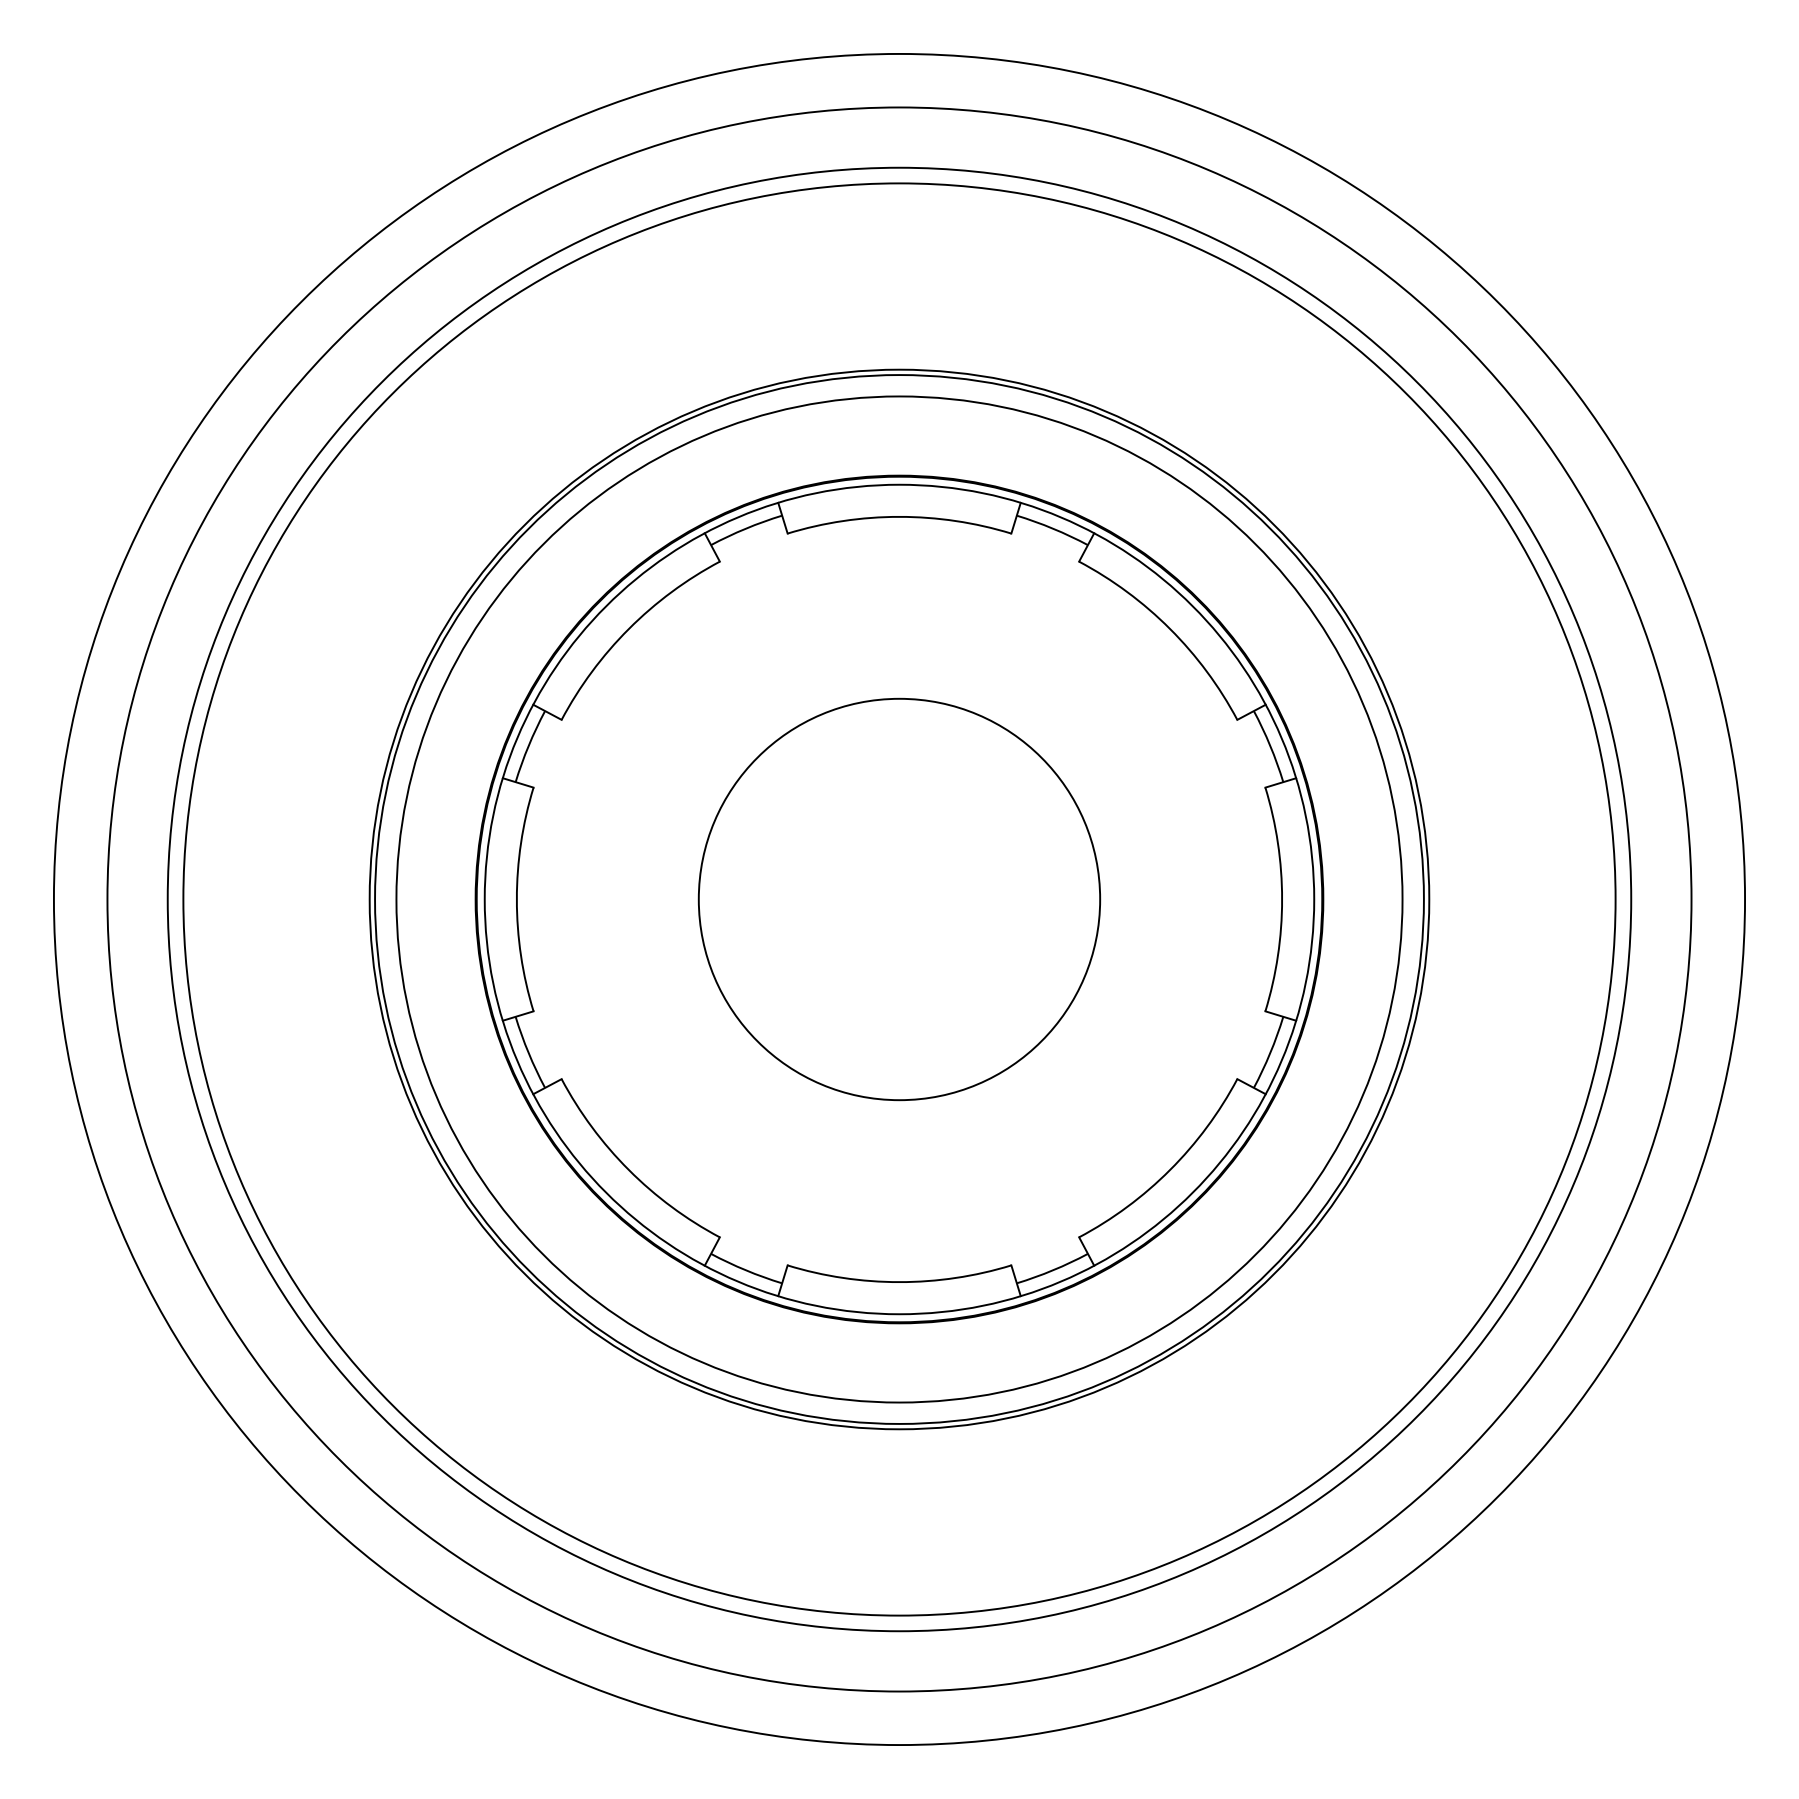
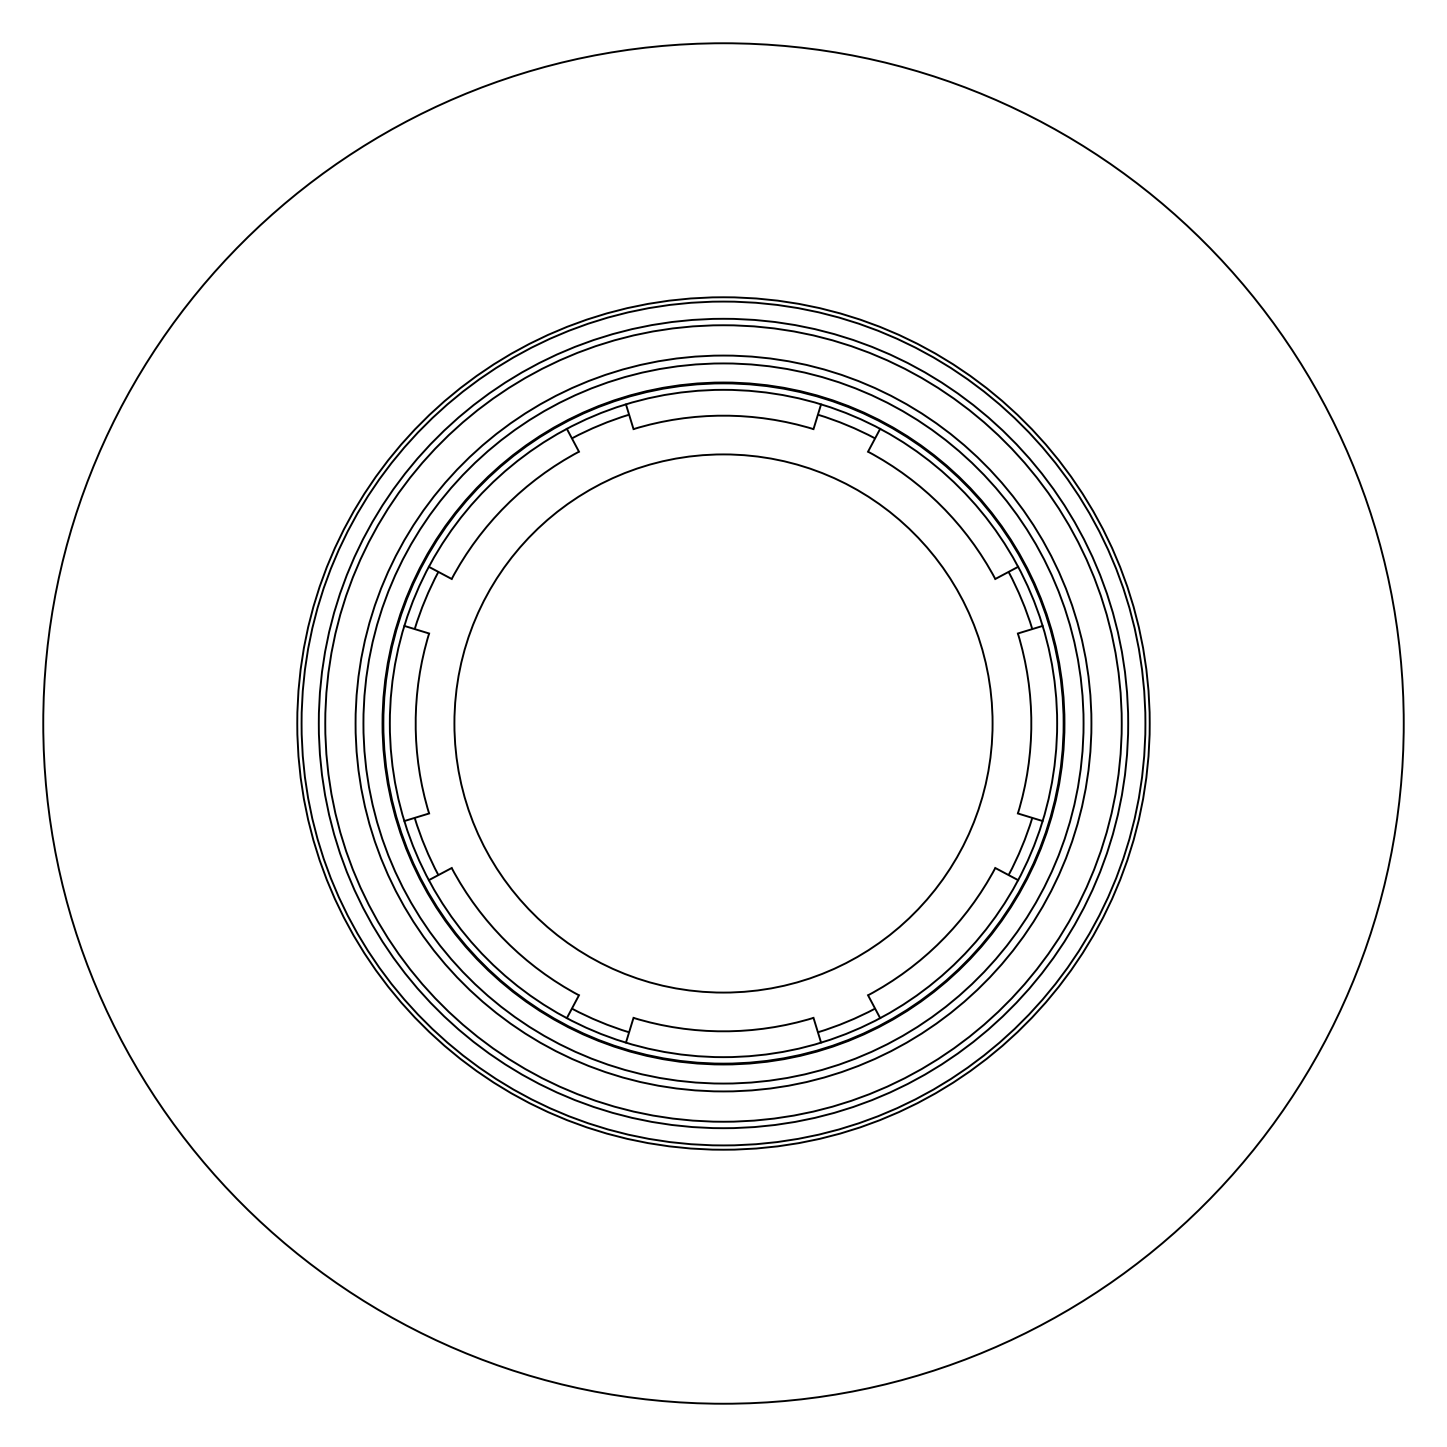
circle: (899, 899) -> (723, 723), size x0.62
circle: (899, 899) -> (723, 723), size x0.62
circle: (899, 899) -> (723, 723), size x0.62
circle: (899, 899) -> (723, 723), size x1.67

